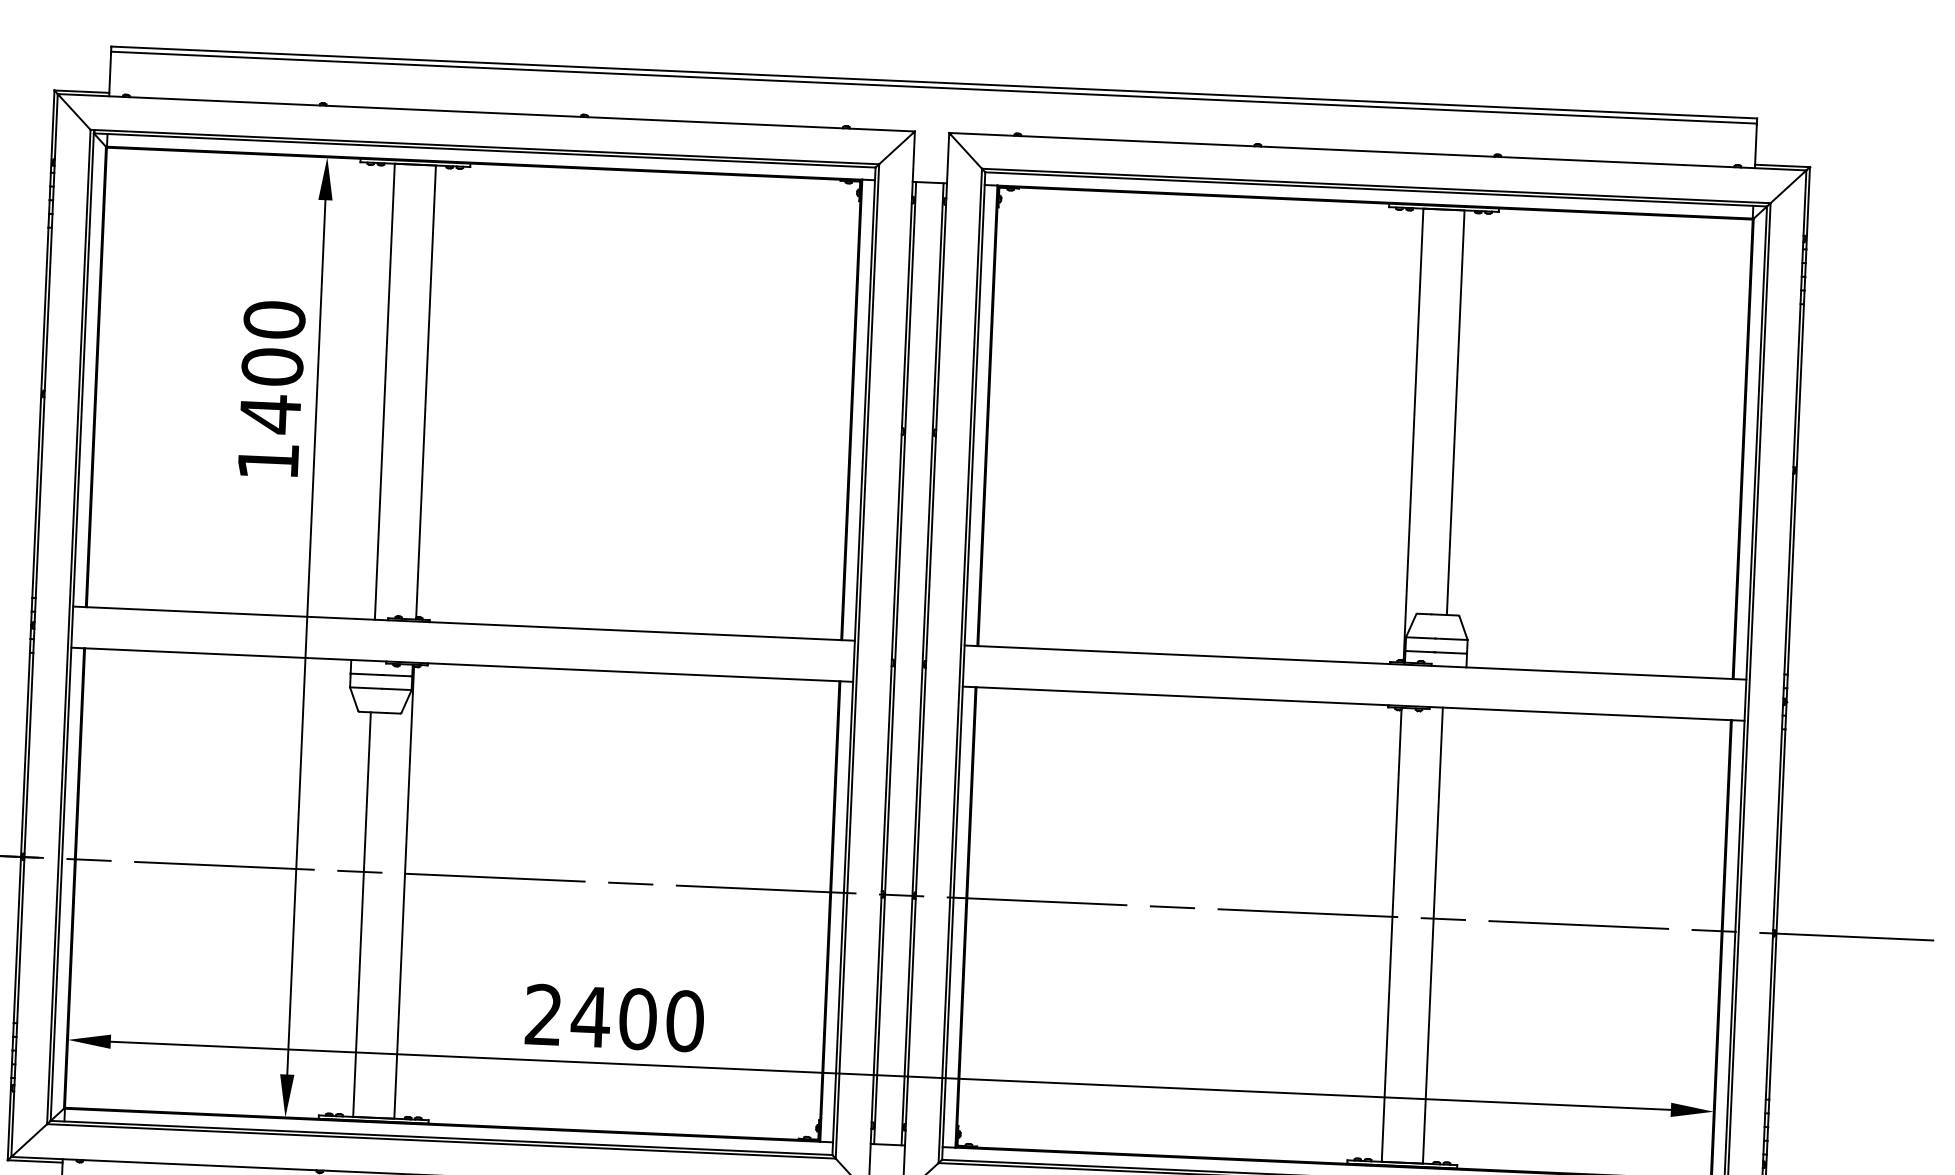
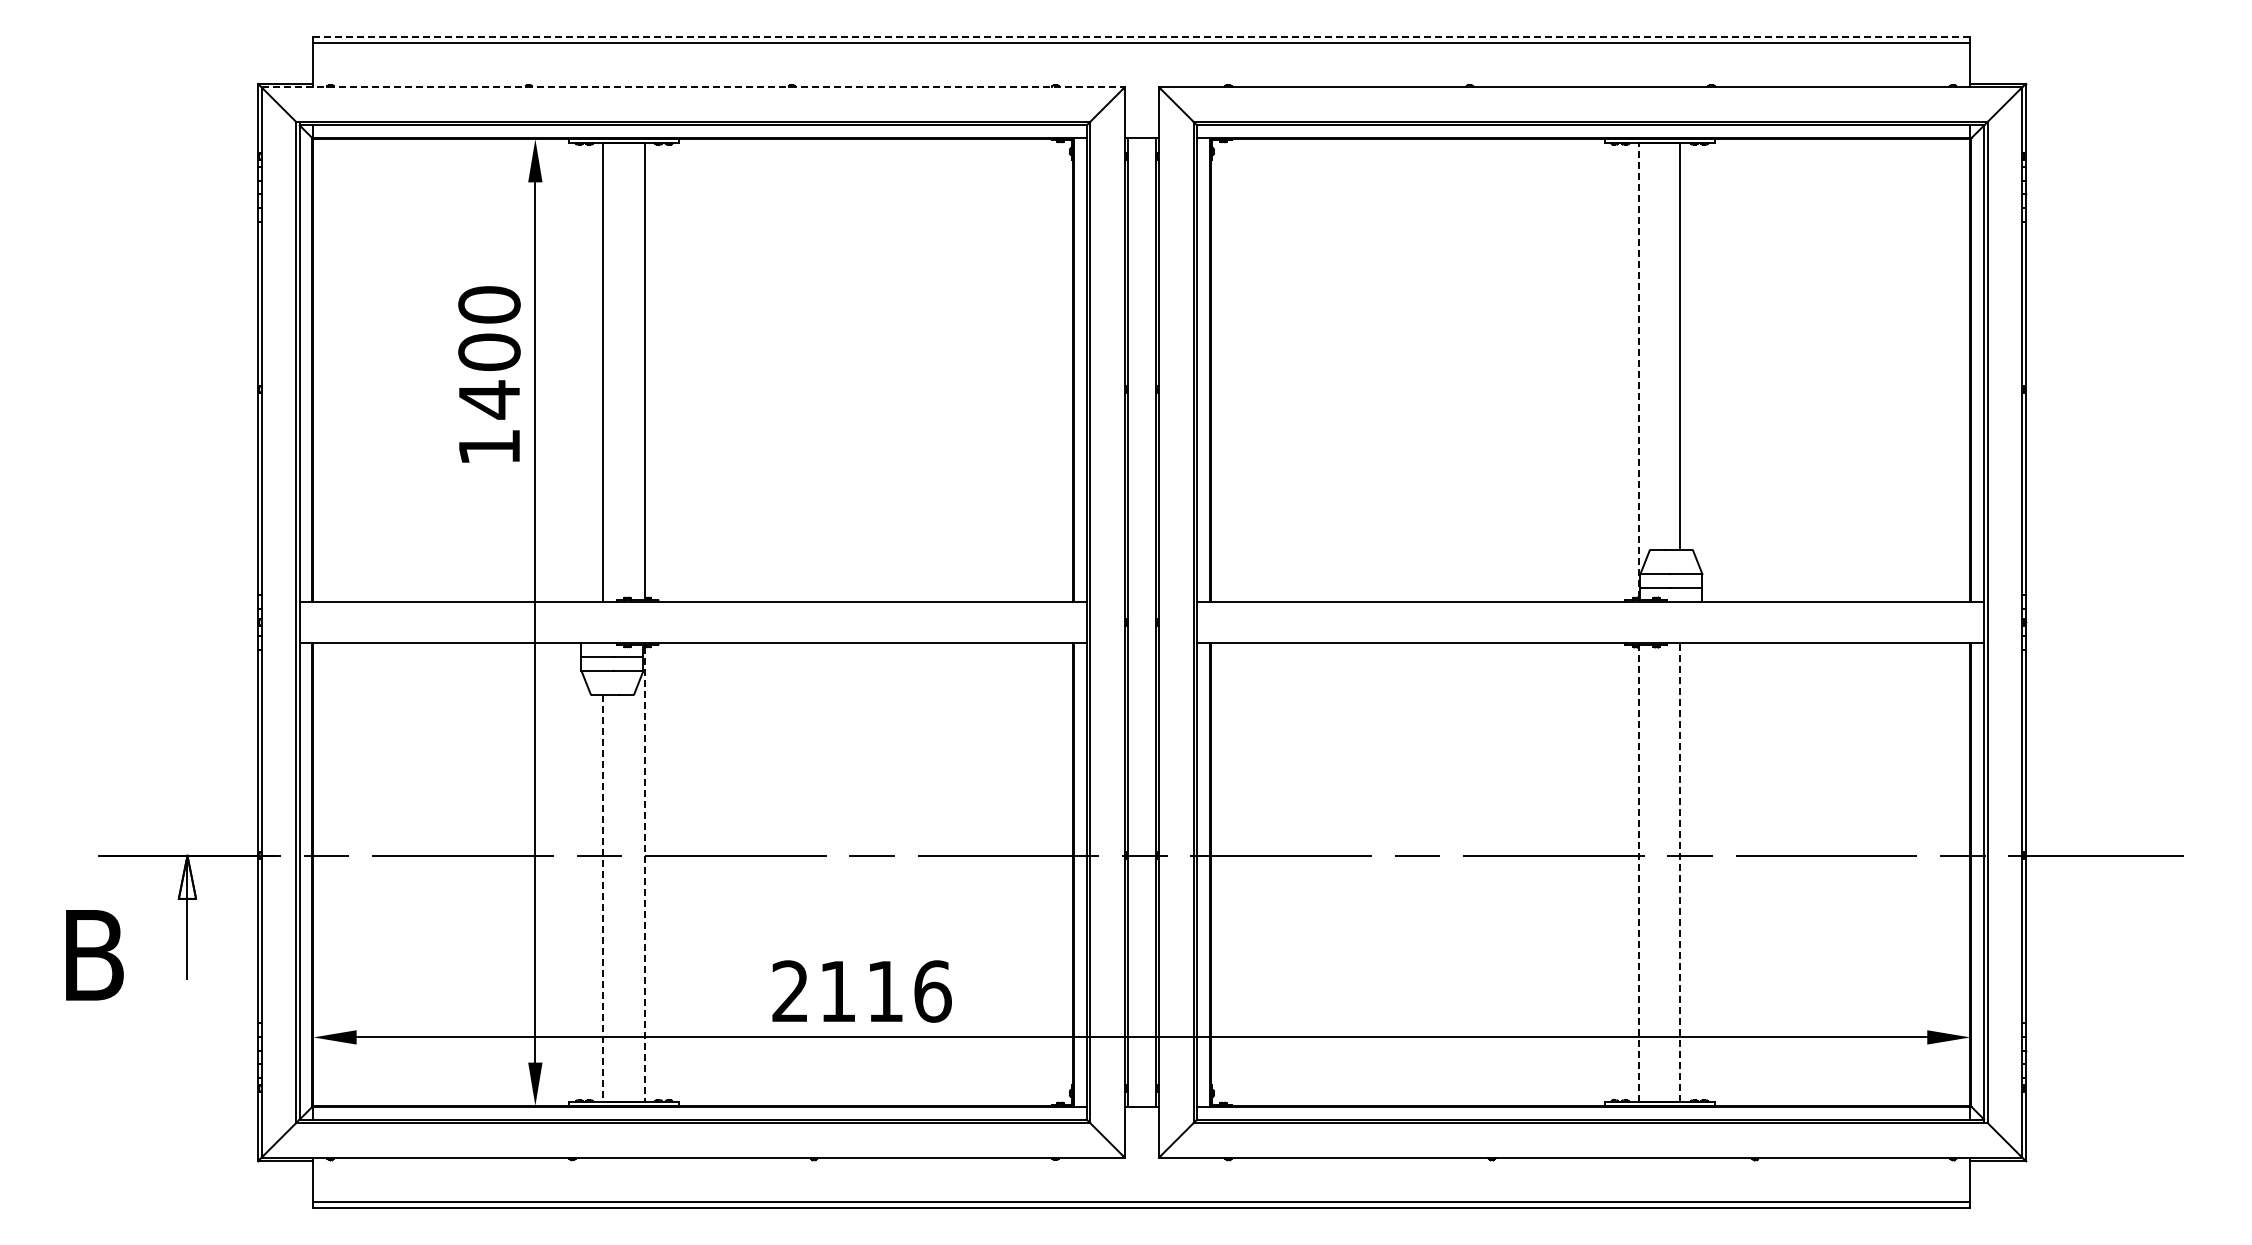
line: (934, 82) -> (1142, 37), solid -> dashed
line: (486, 112) -> (693, 87), solid -> dashed
line: (1413, 434) -> (1639, 370), solid -> dashed
line: (403, 892) -> (644, 874), solid -> dashed
line: (362, 914) -> (603, 898), solid -> dashed
line: (1392, 935) -> (1639, 874), solid -> dashed
line: (1432, 935) -> (1680, 872), solid -> dashed
text: (637, 1019) -> (884, 991), 2400 -> 2116

